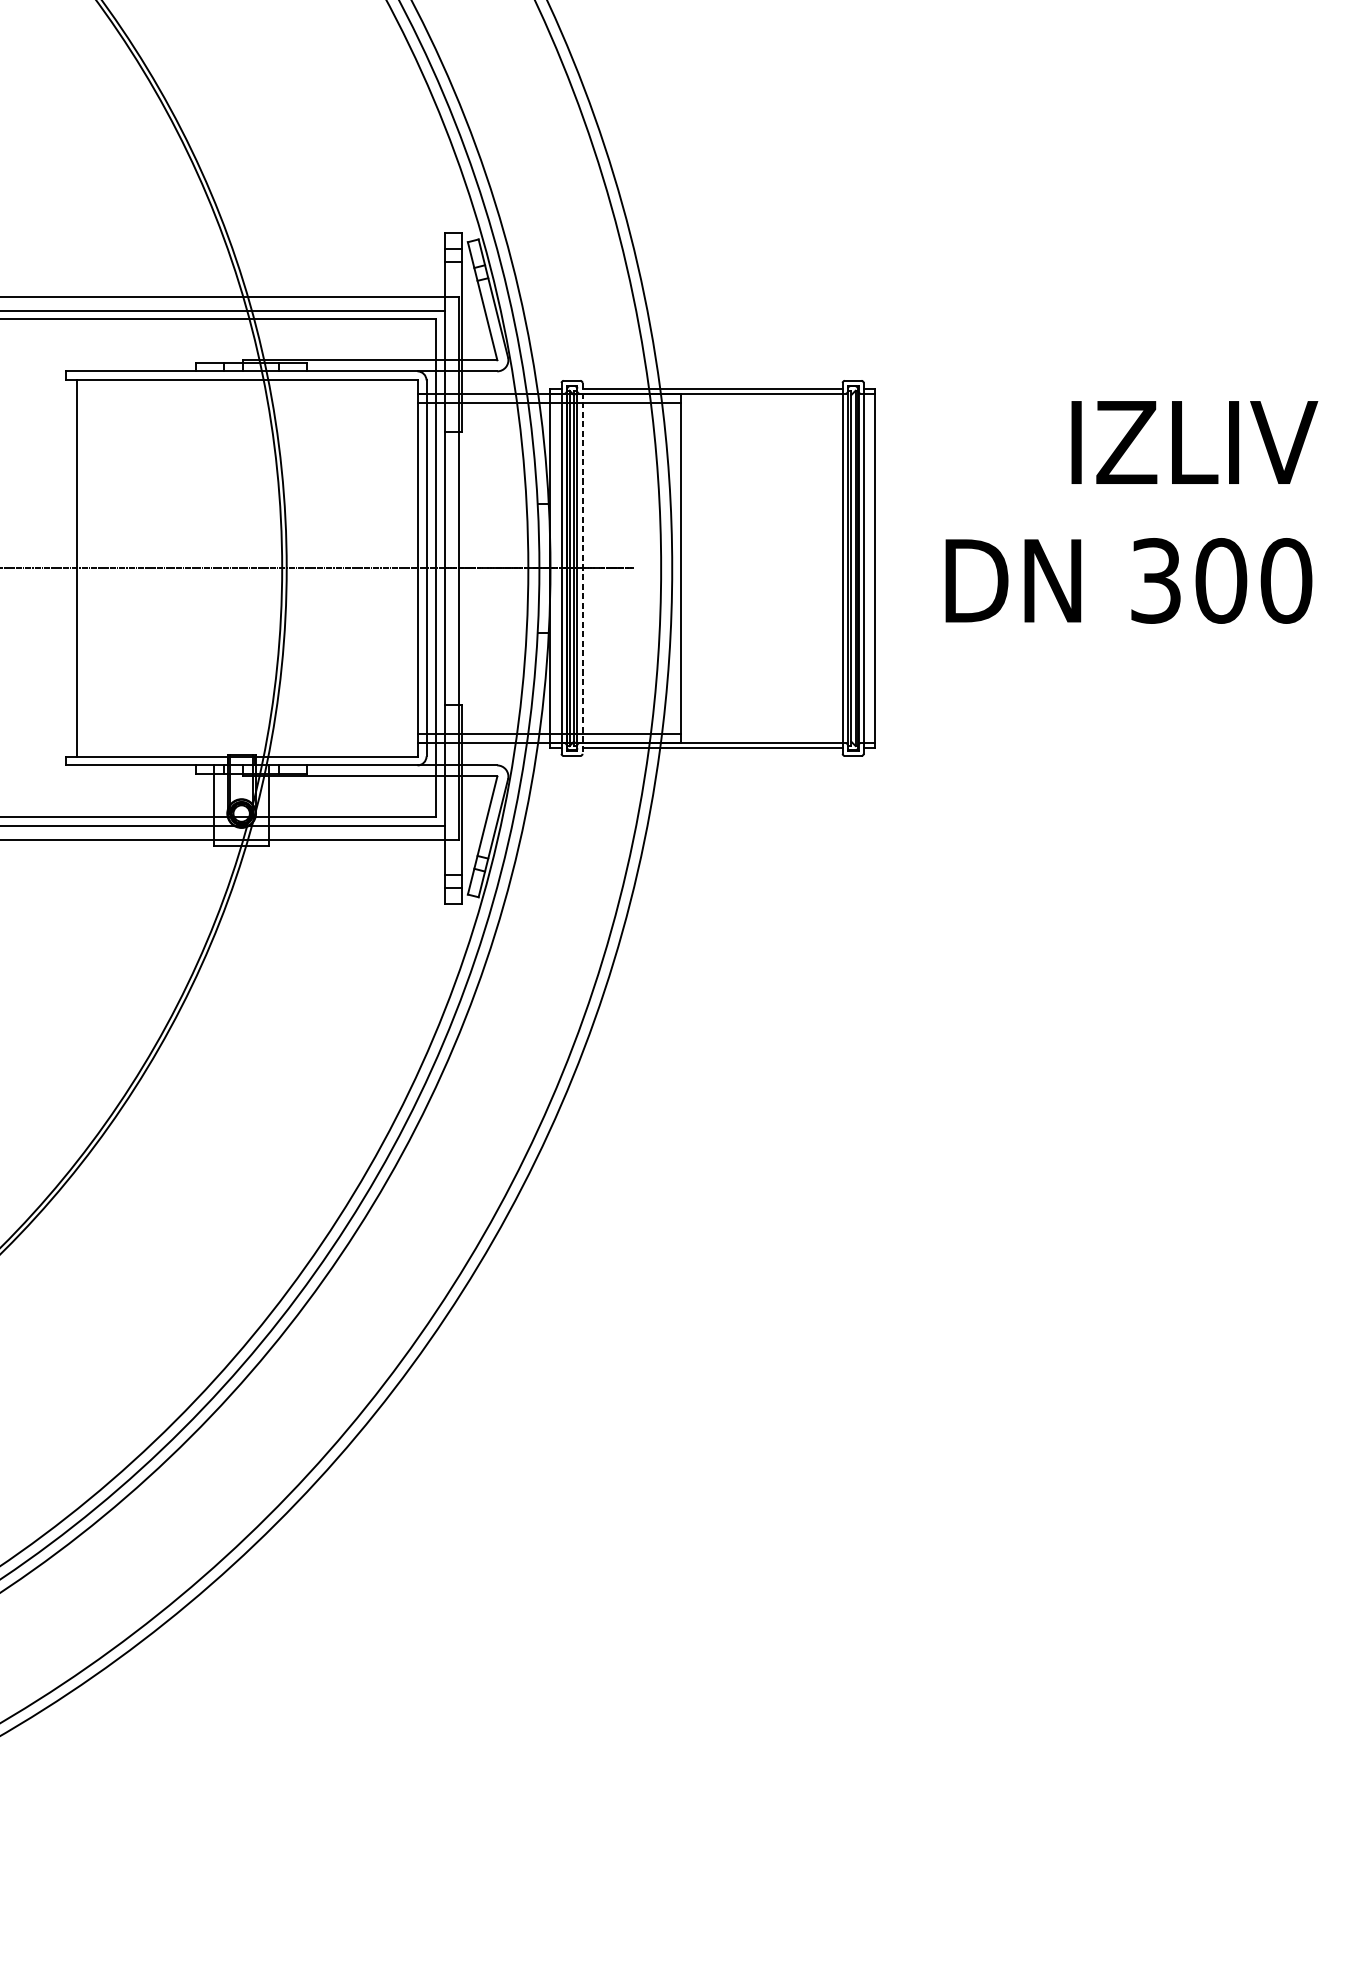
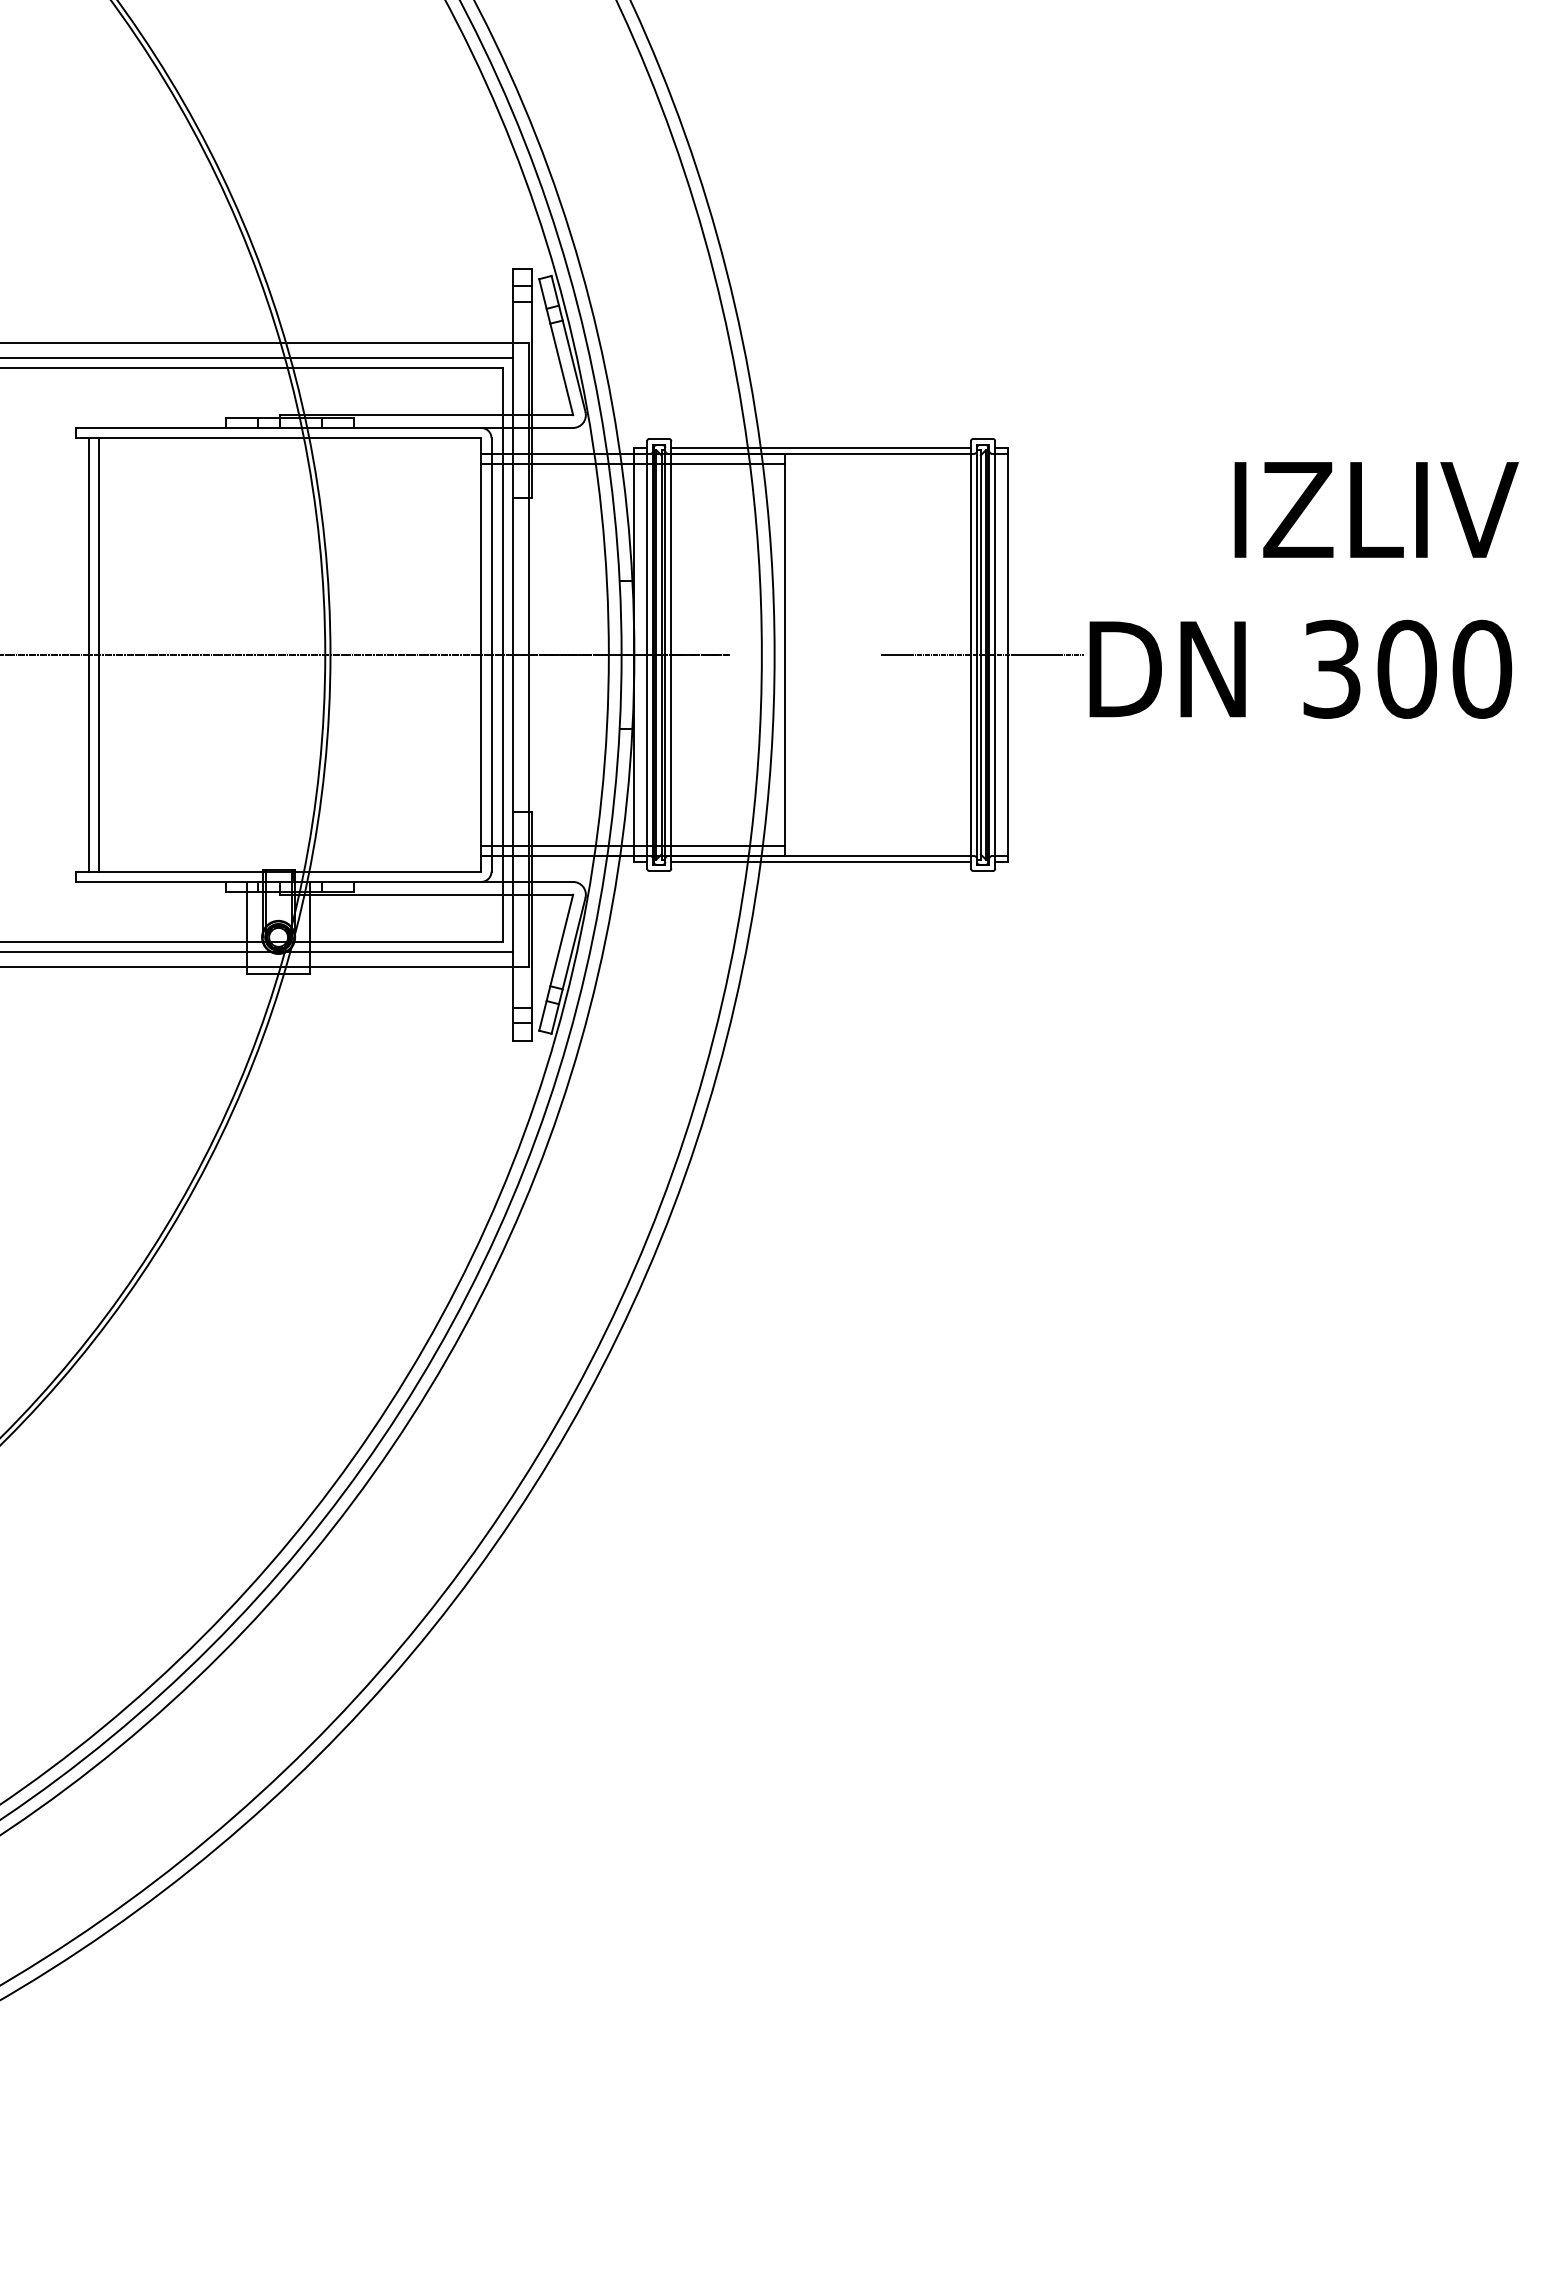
line: (85, 568) -> (98, 654), added
line: (582, 568) -> (671, 654), dashed -> solid
line: (852, 568) -> (982, 654), added

